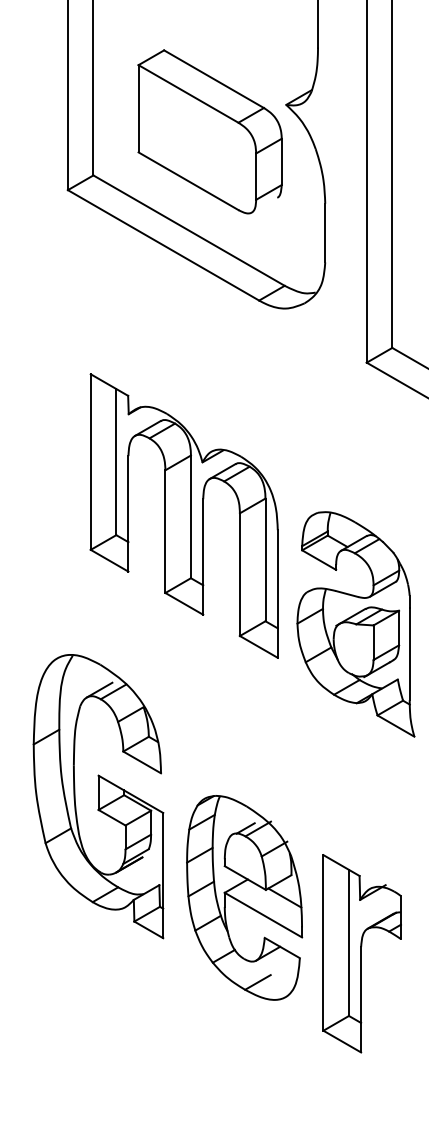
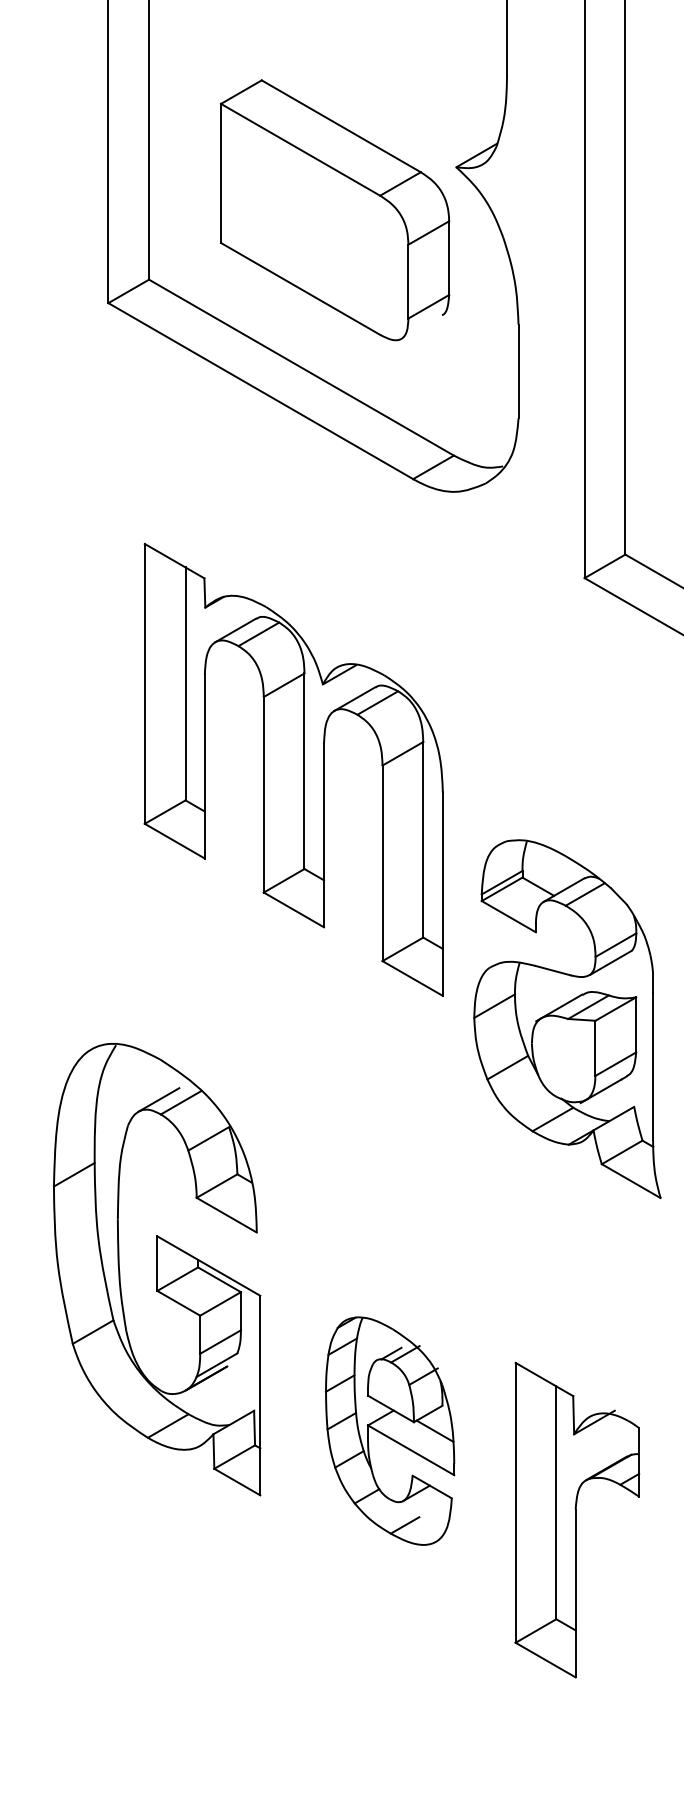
part: (183, 515) -> (292, 769), moved
part: (355, 624) -> (566, 1019), moved
part: (244, 897) -> (389, 1430), size x0.7

